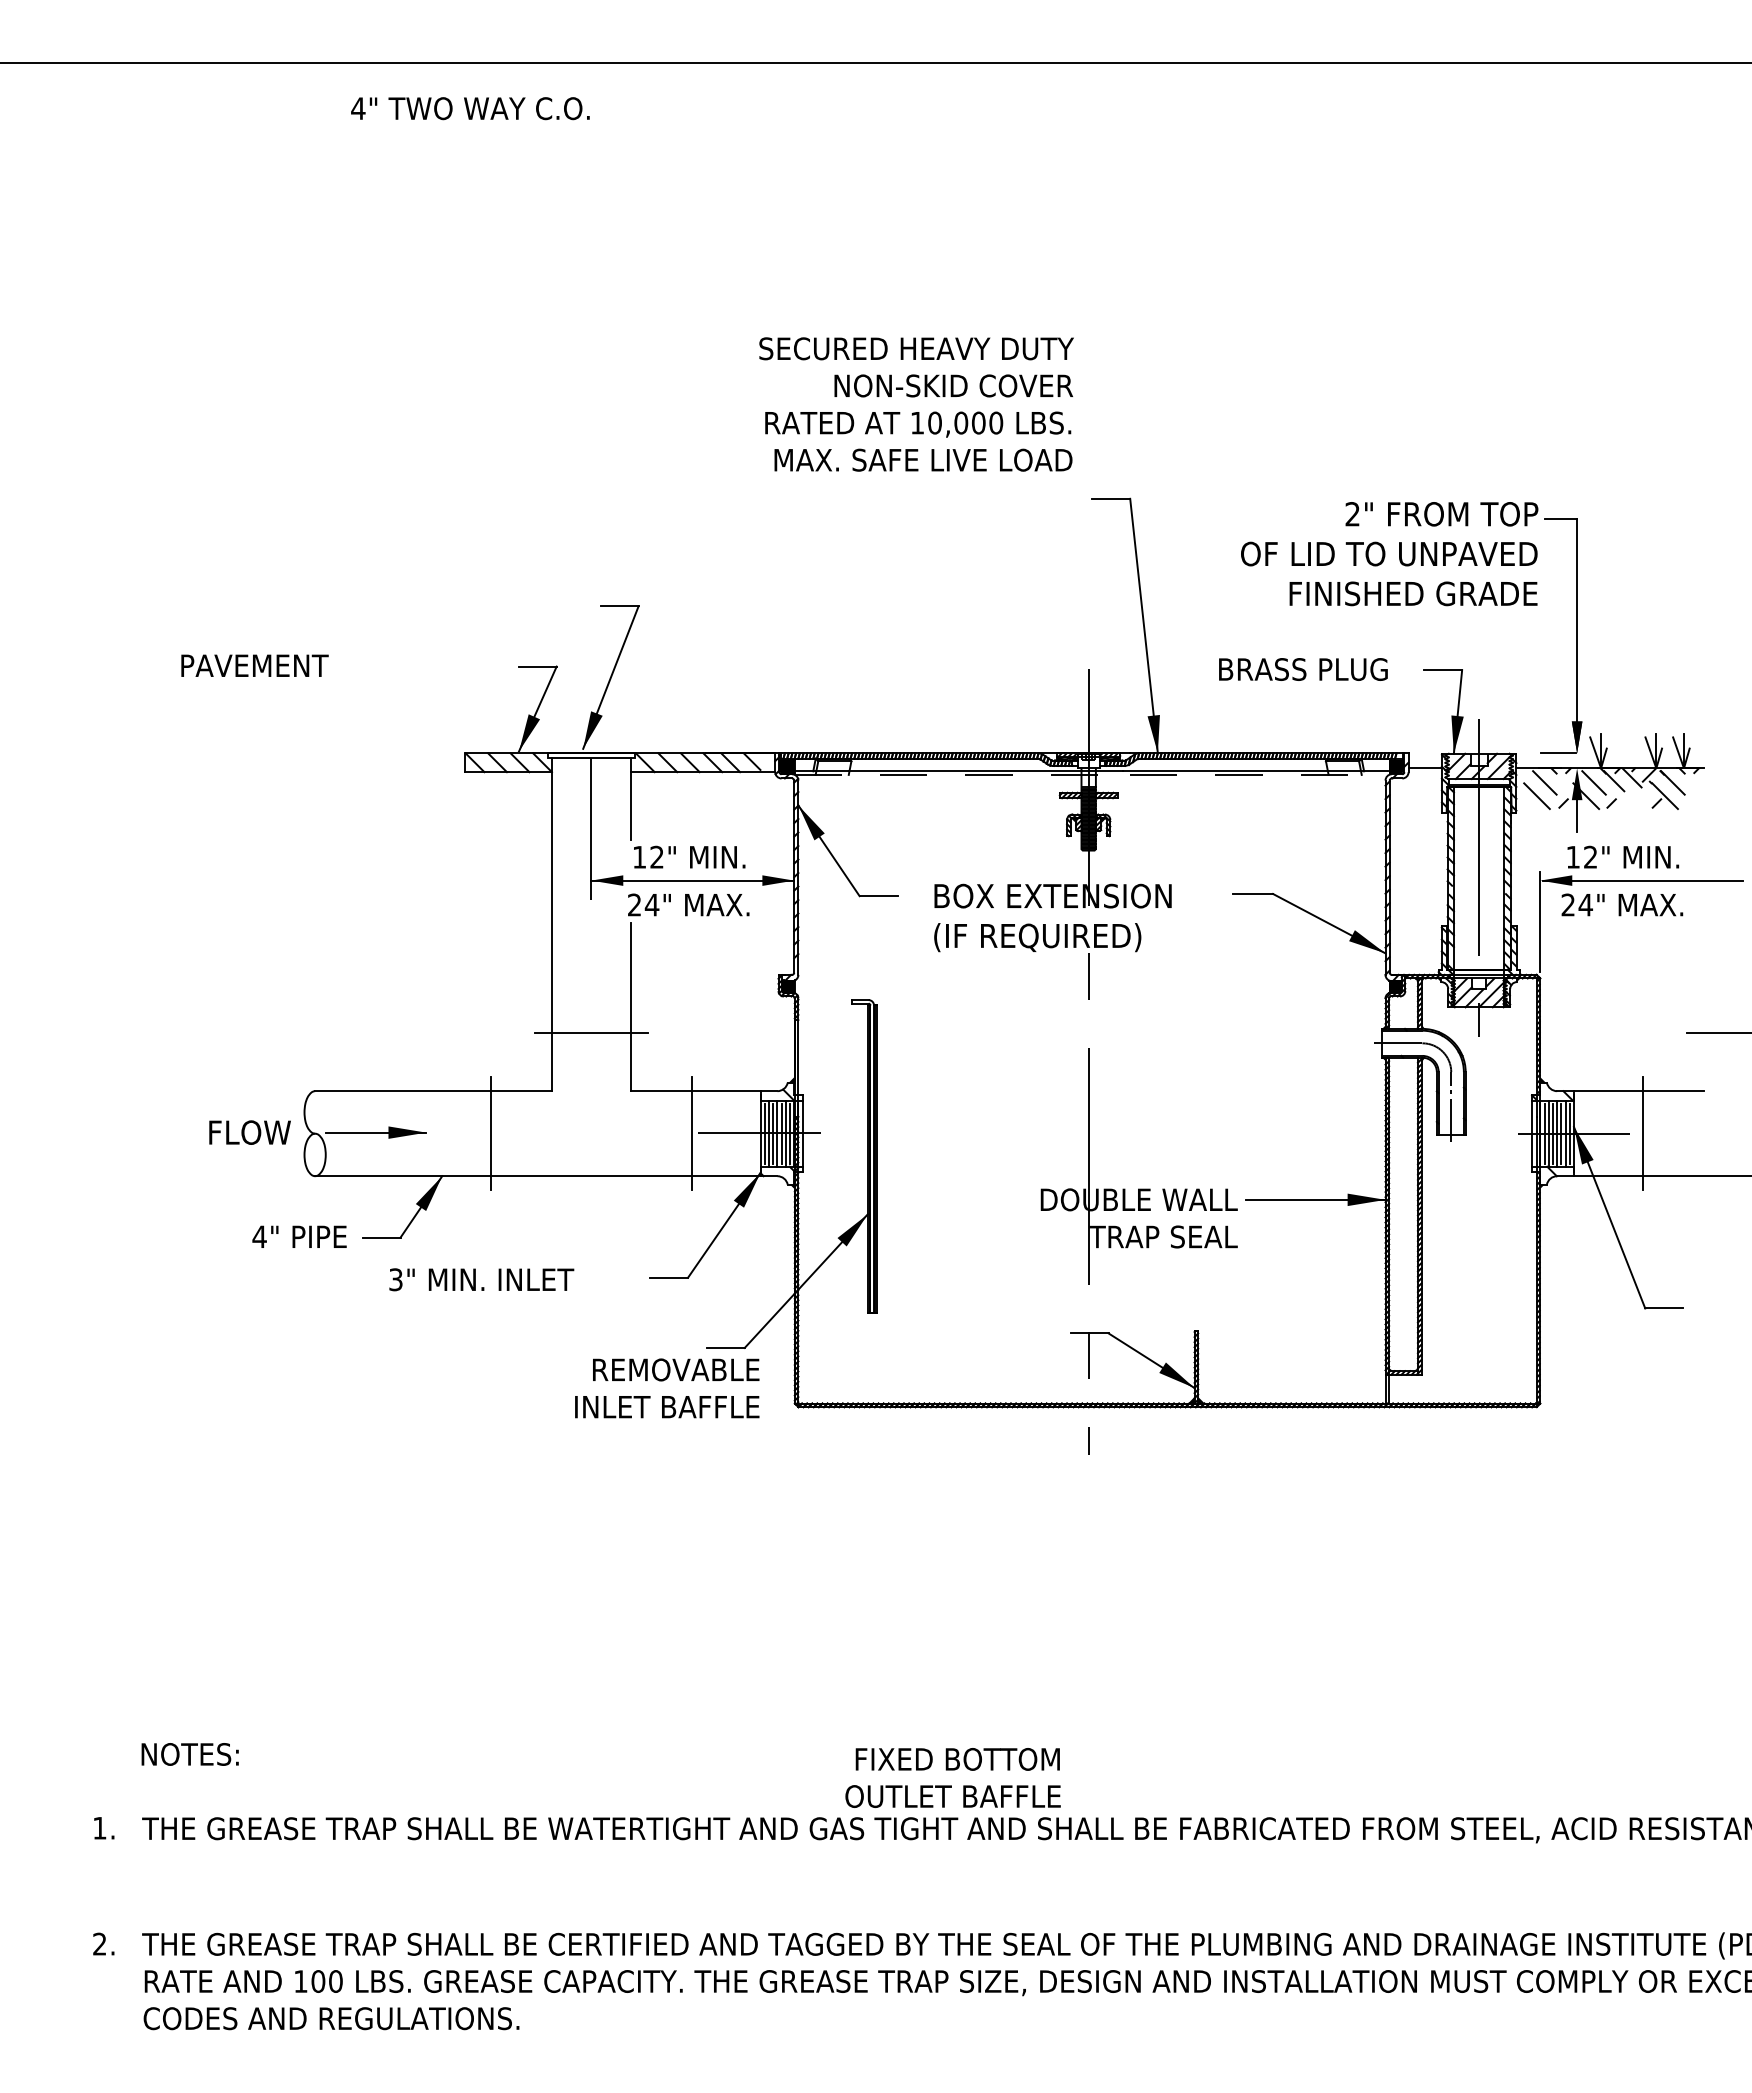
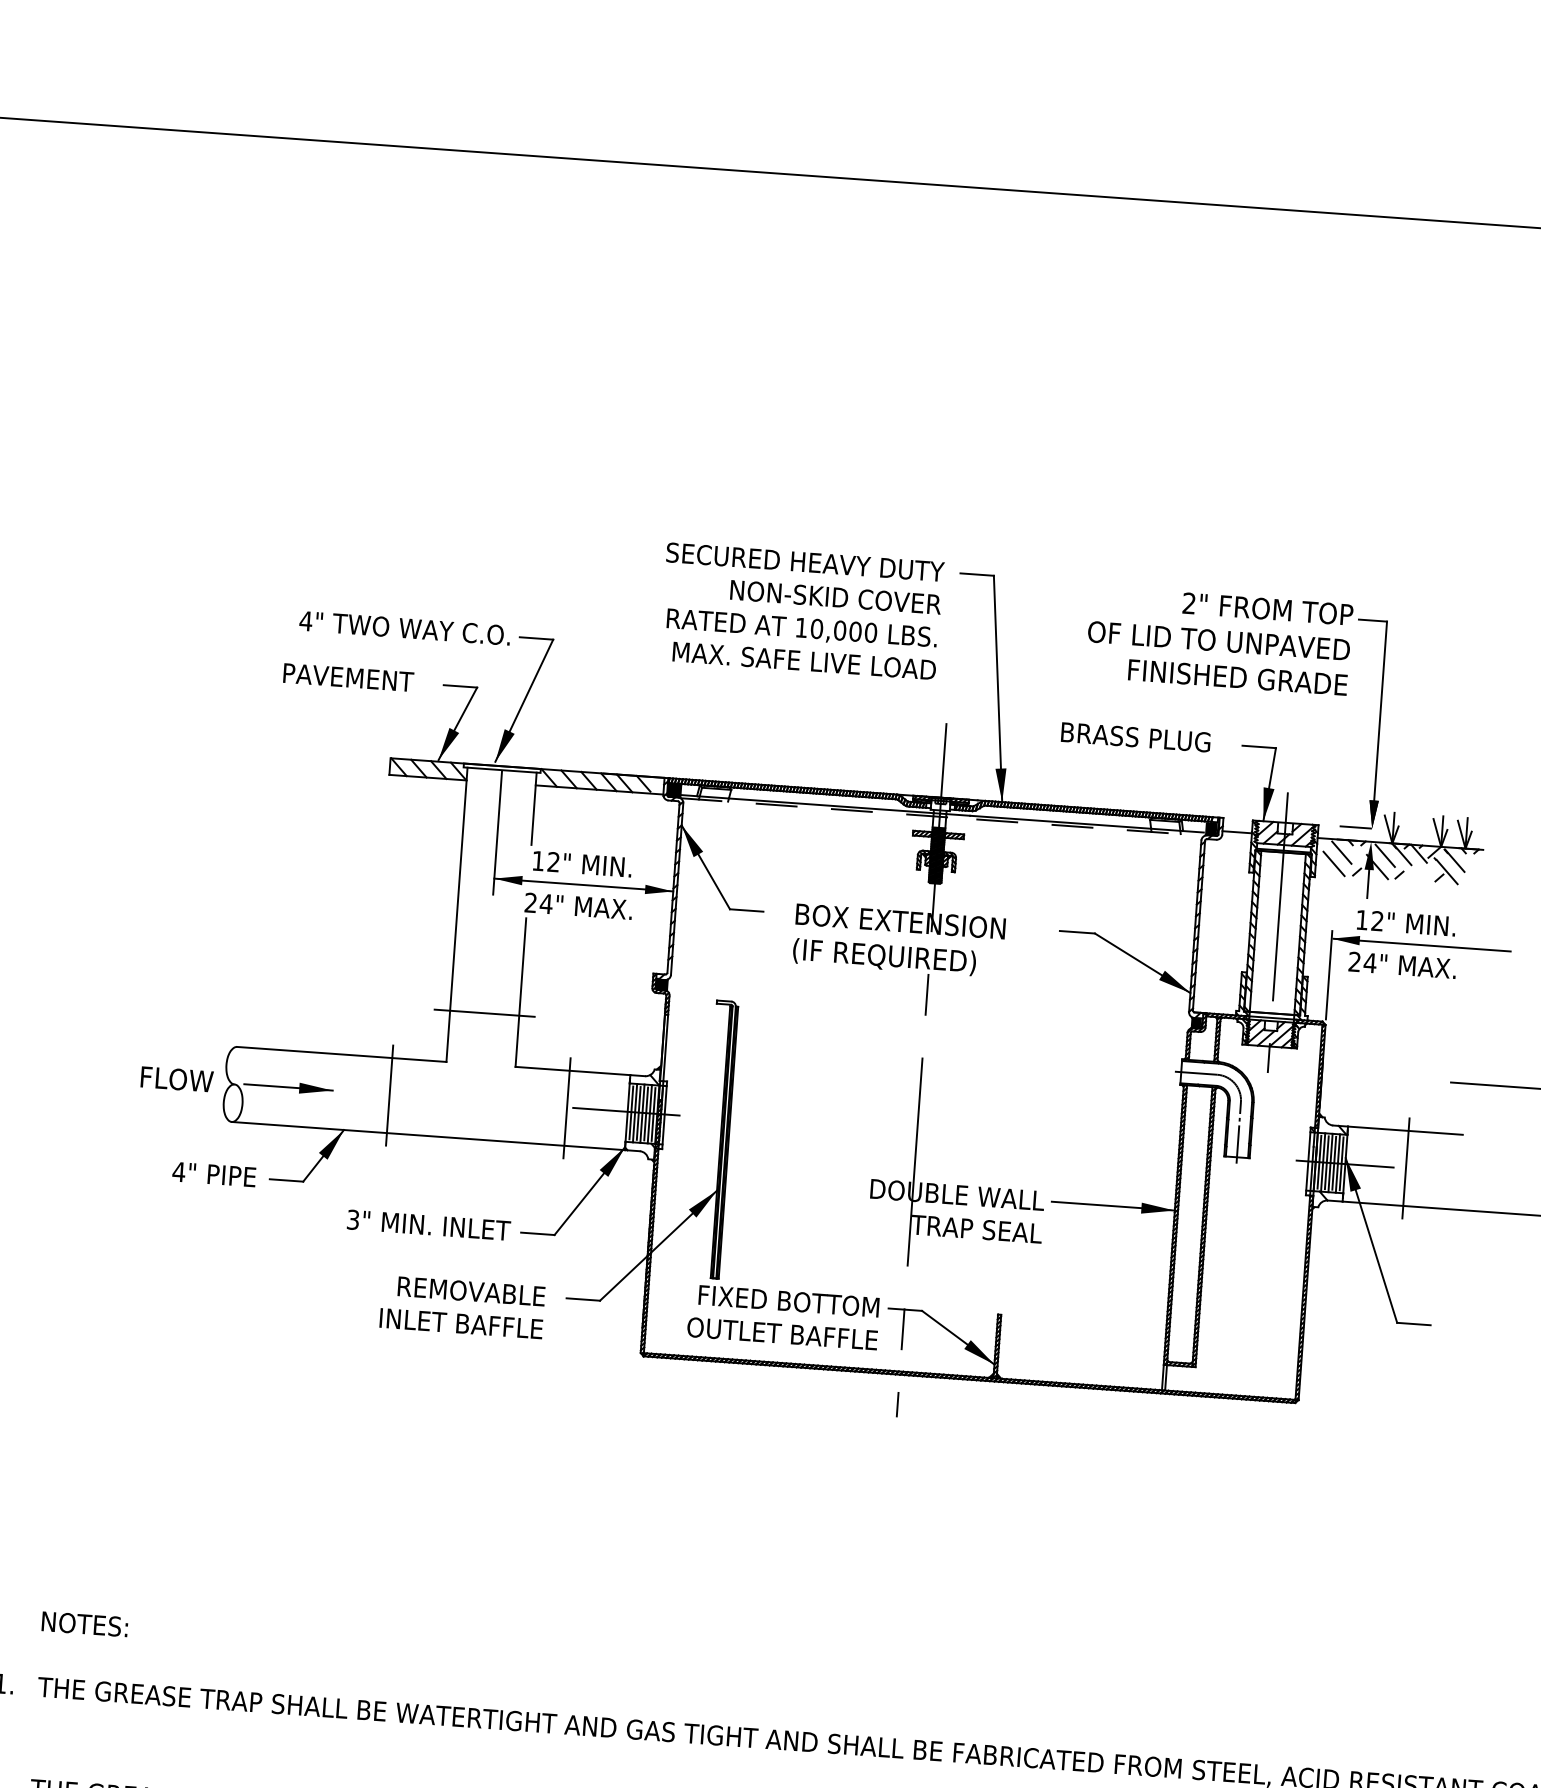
text: (470, 108) -> (405, 628), moved
text: (916, 404) -> (801, 611), moved
text: (254, 665) -> (348, 677), moved
text: (481, 1279) -> (428, 1225), moved
text: (667, 1388) -> (462, 1307), moved
text: (952, 1777) -> (783, 1316), moved

